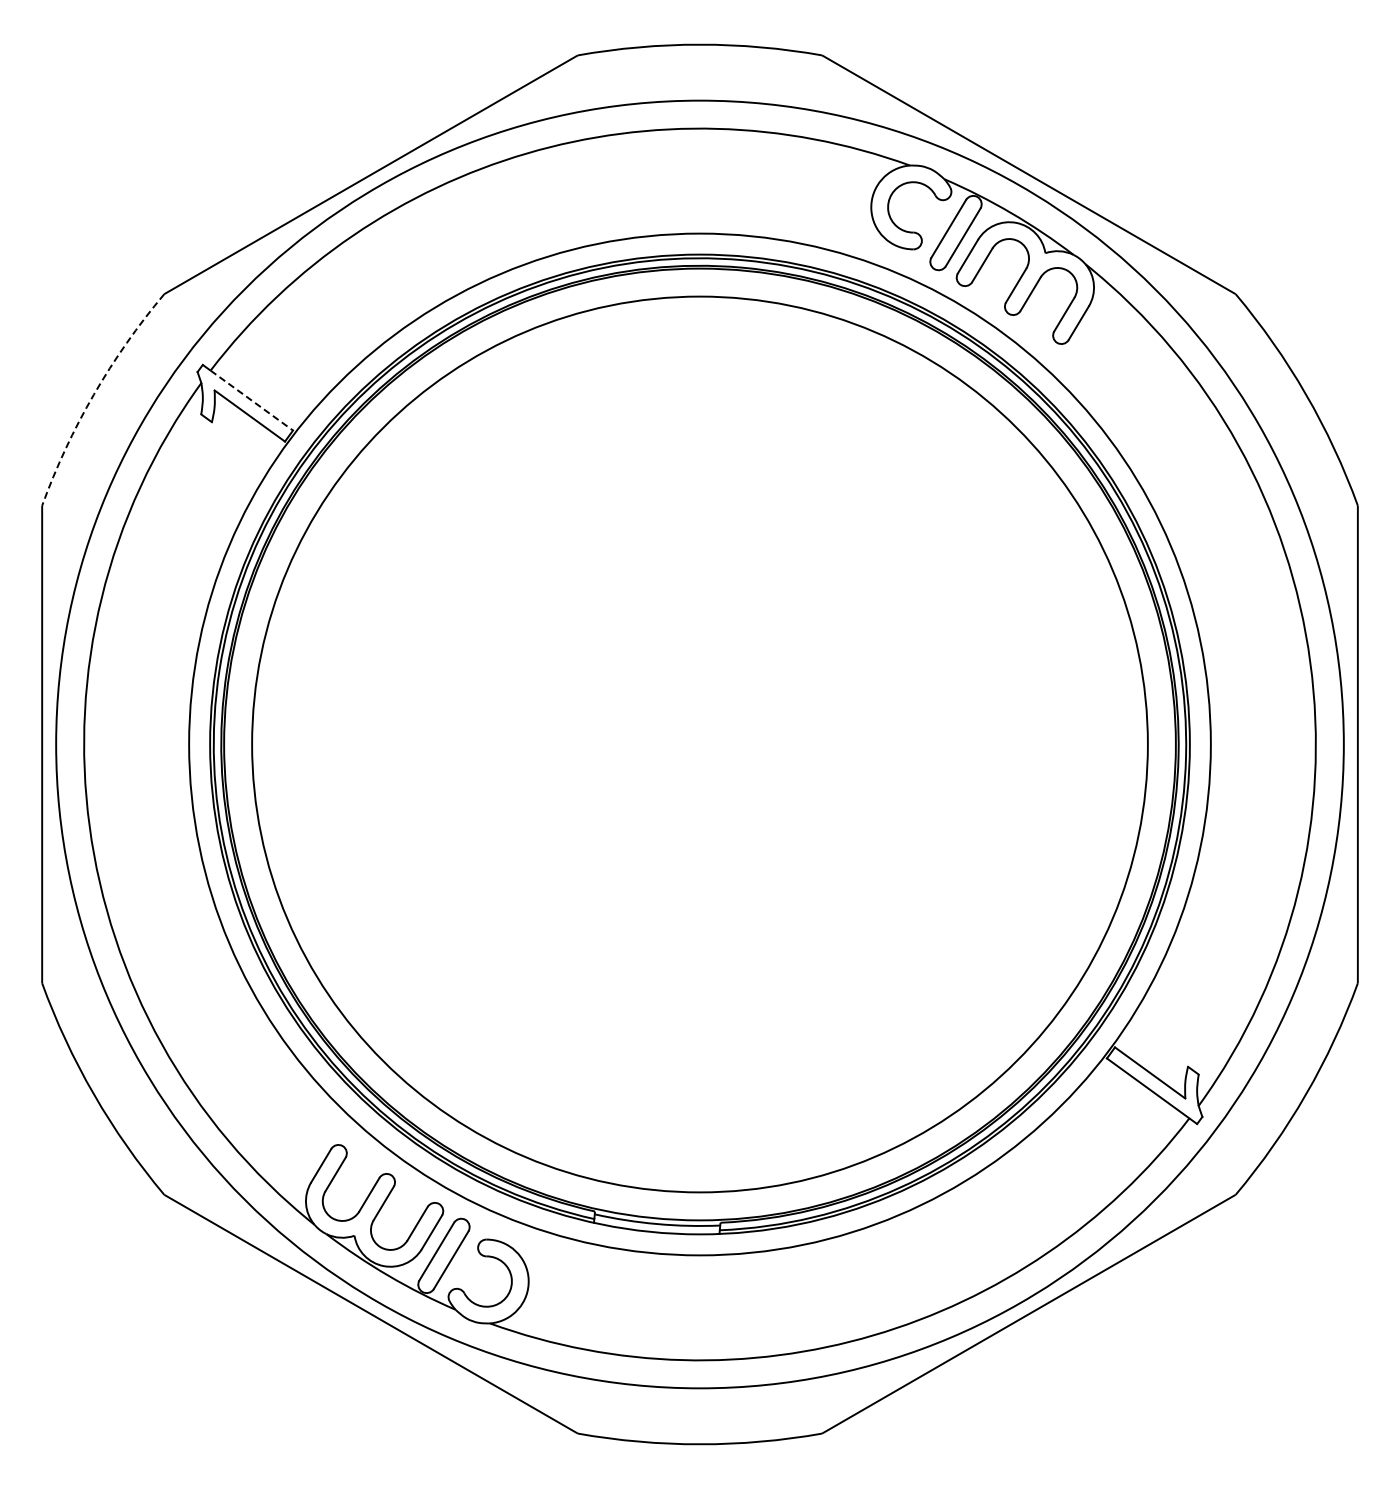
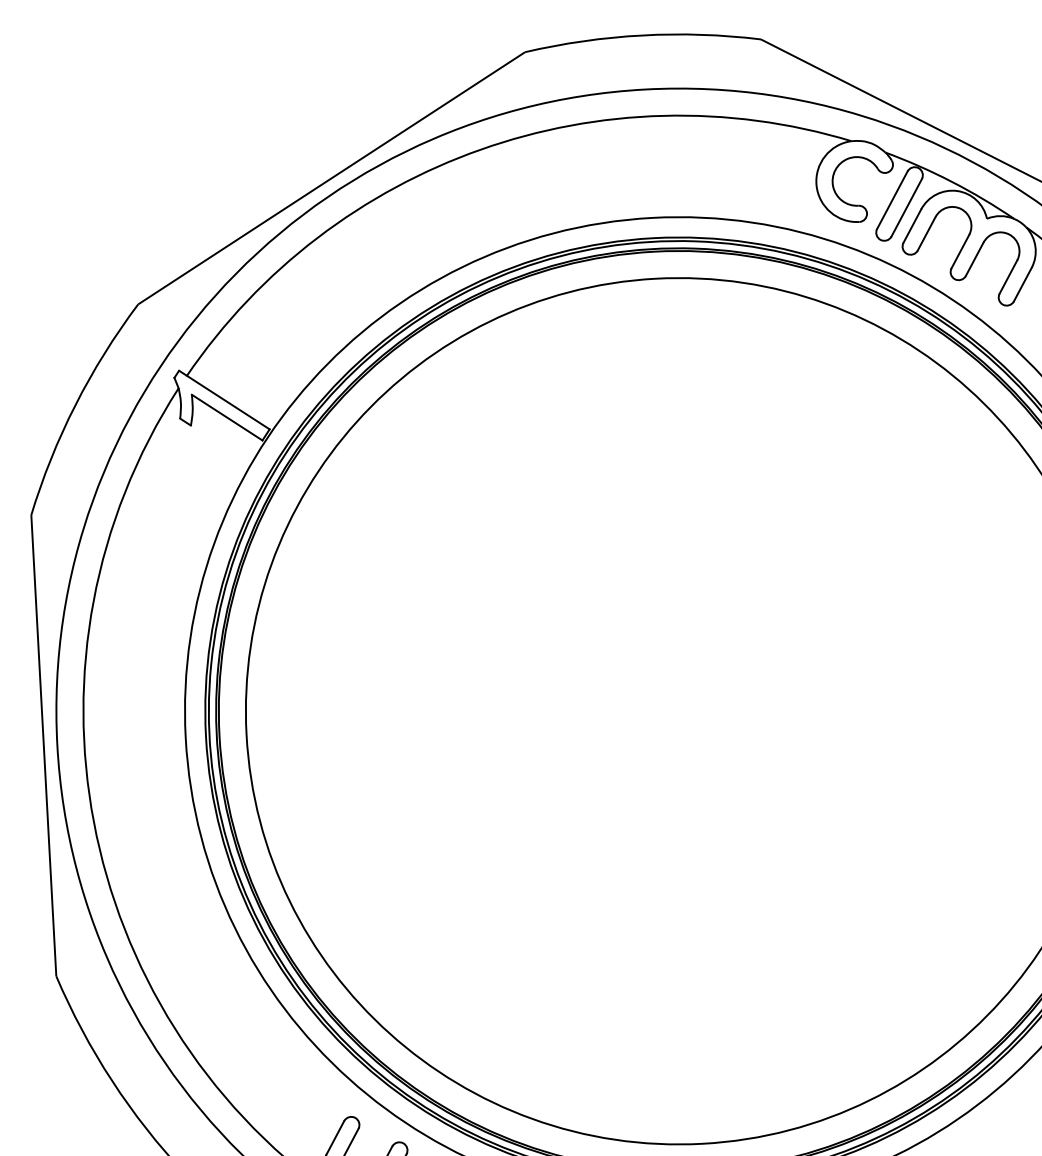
arc: (93, 394) -> (75, 404), dashed -> solid
line: (251, 400) -> (227, 402), dashed -> solid

